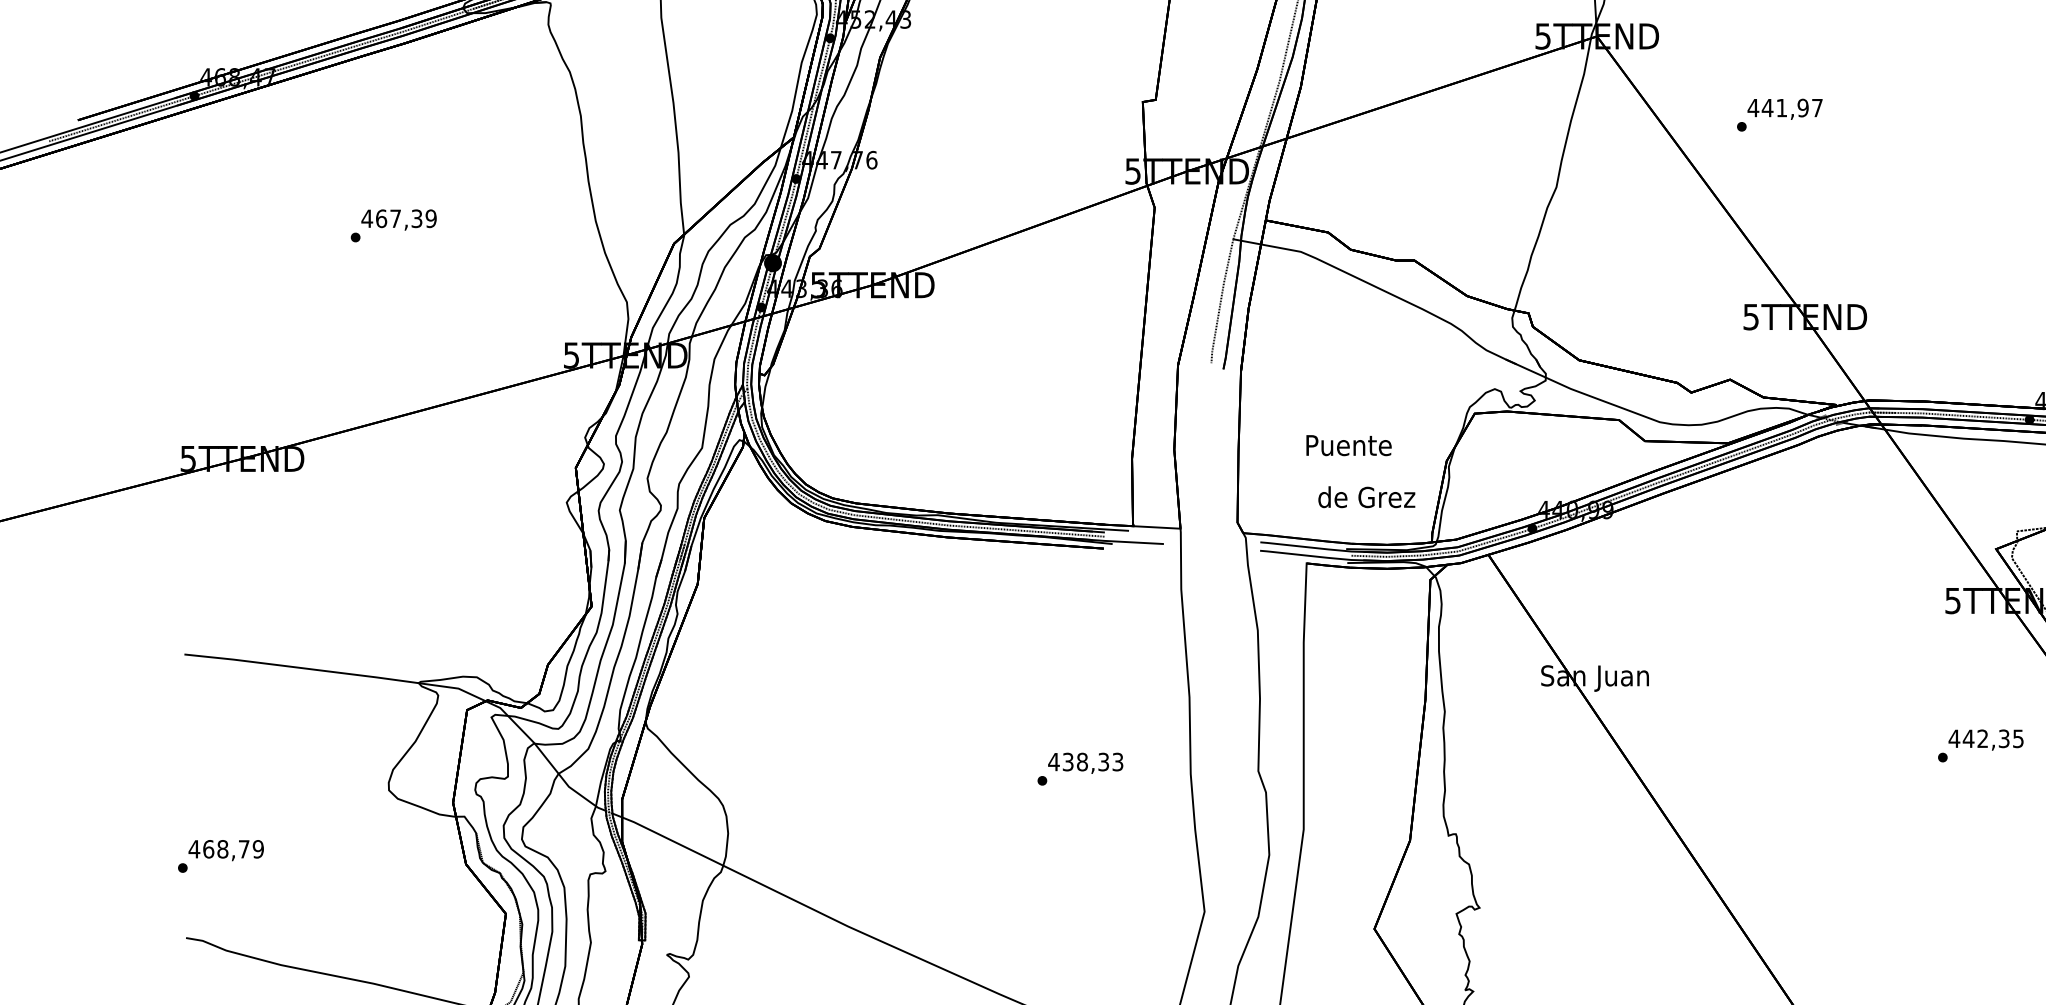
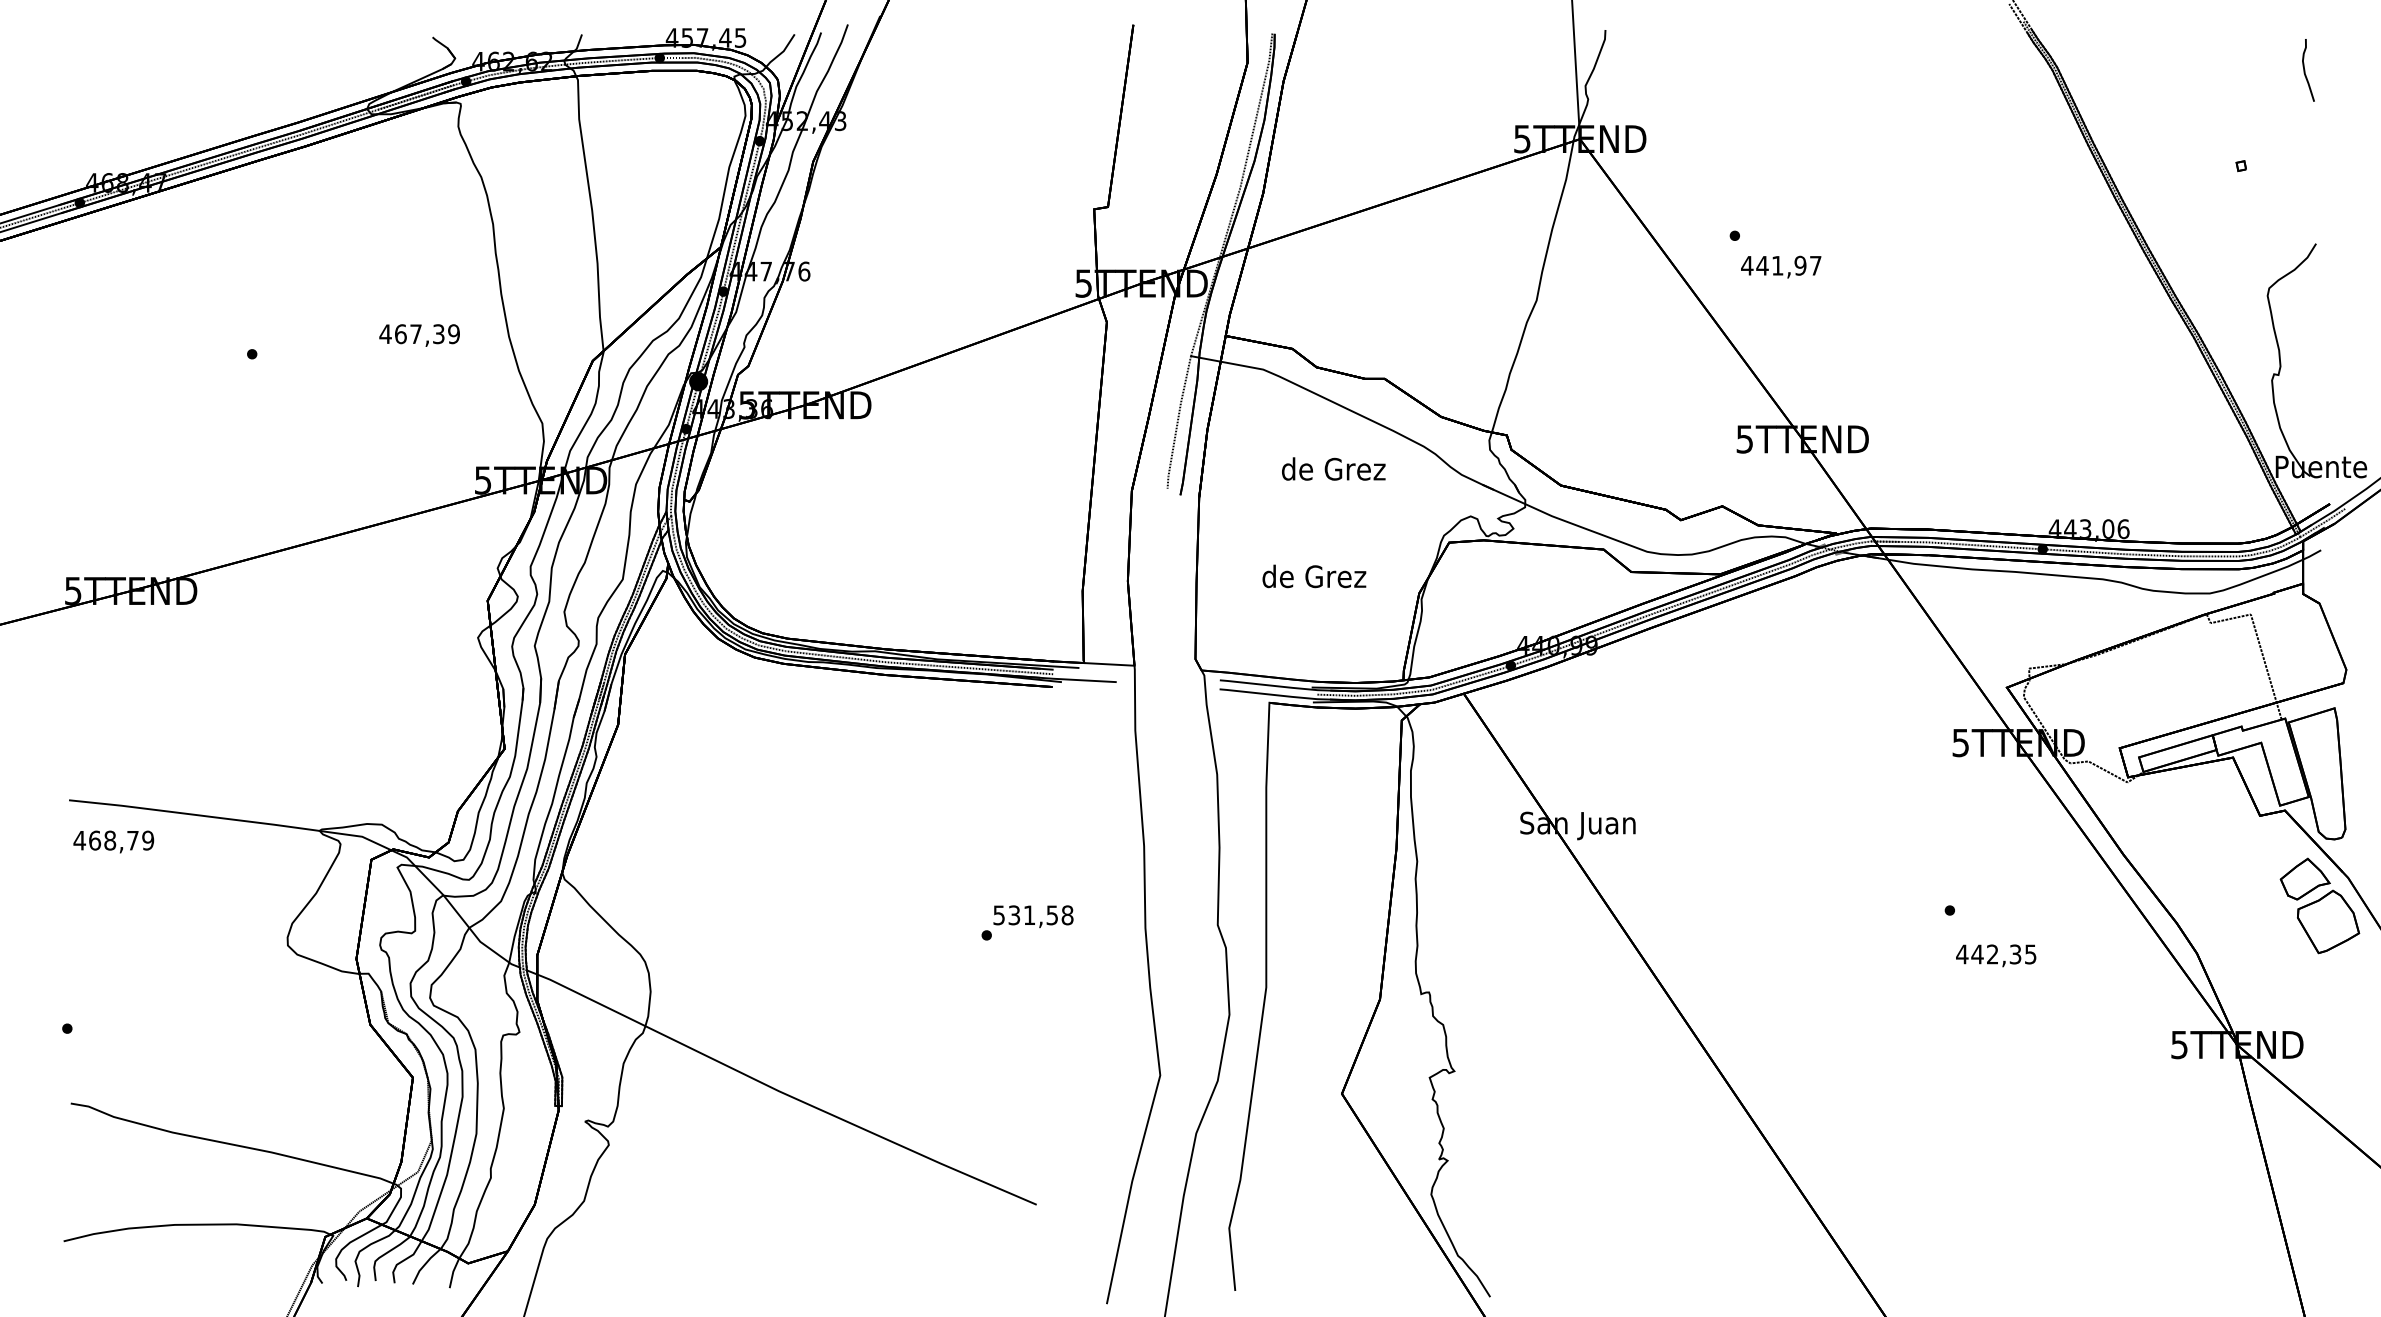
text: (1785, 108) -> (1781, 266), moved
text: (398, 219) -> (419, 335), moved
text: (1348, 445) -> (1314, 576), Puente -> de Grez
text: (1366, 496) -> (1333, 468), moved
text: (1986, 739) -> (1996, 955), moved
text: (1085, 762) -> (1032, 915), 438,33 -> 531,58
text: (225, 850) -> (113, 841), moved

